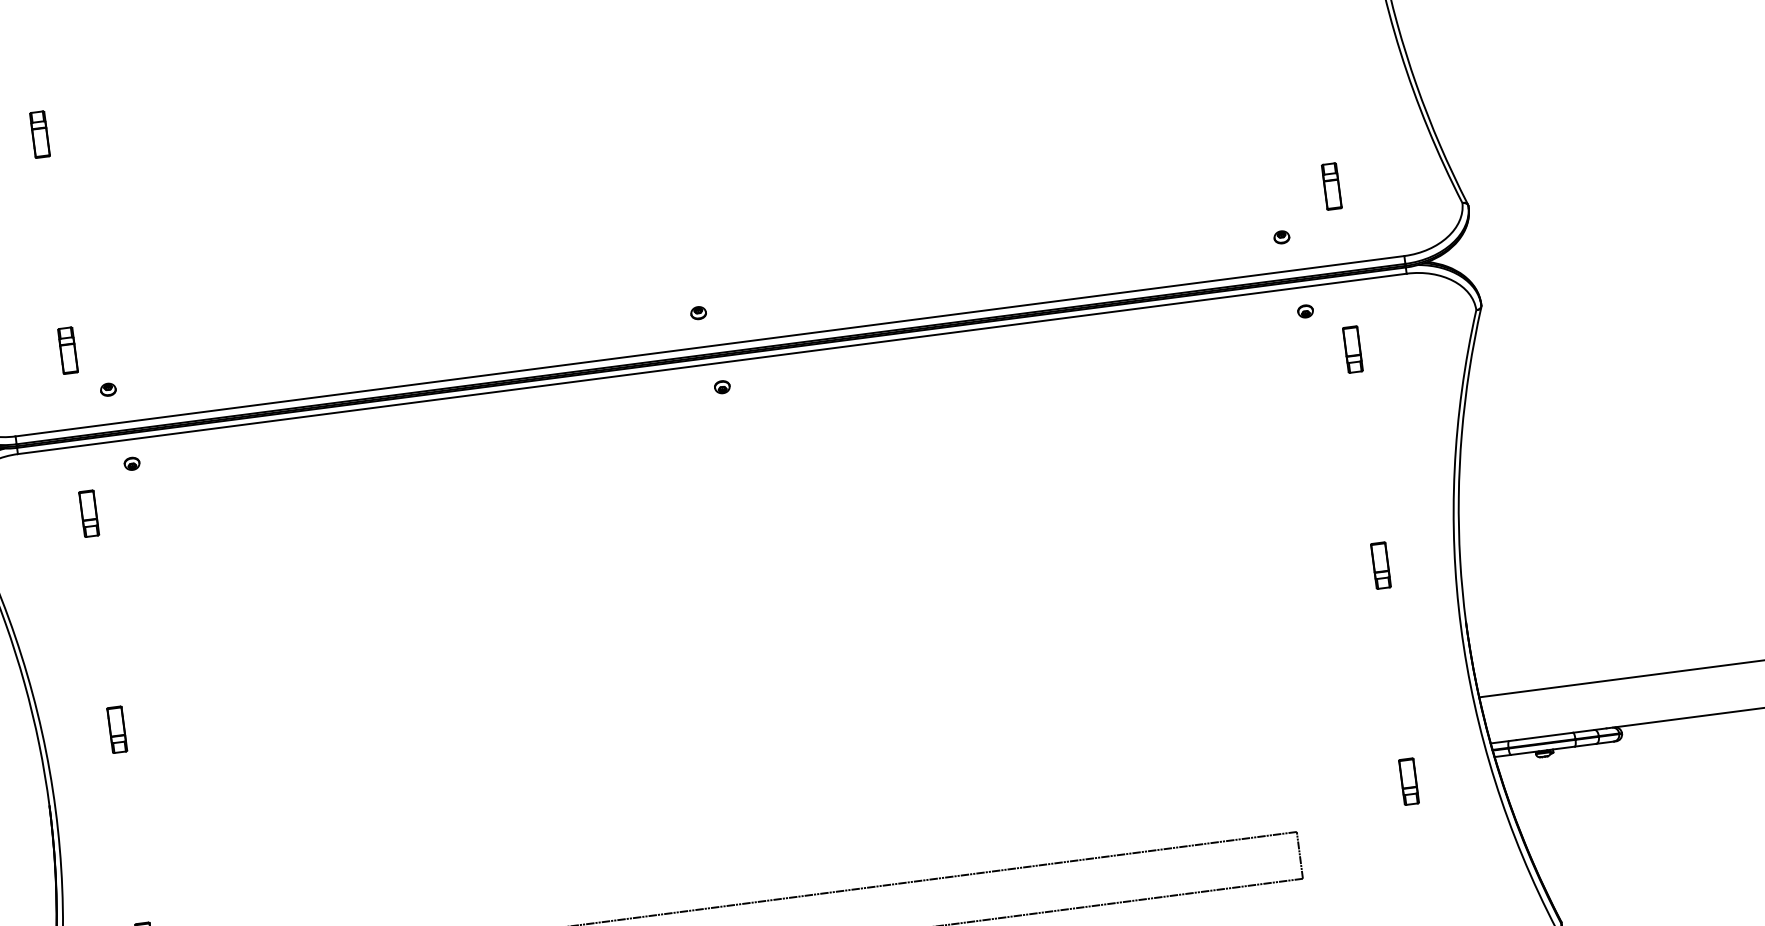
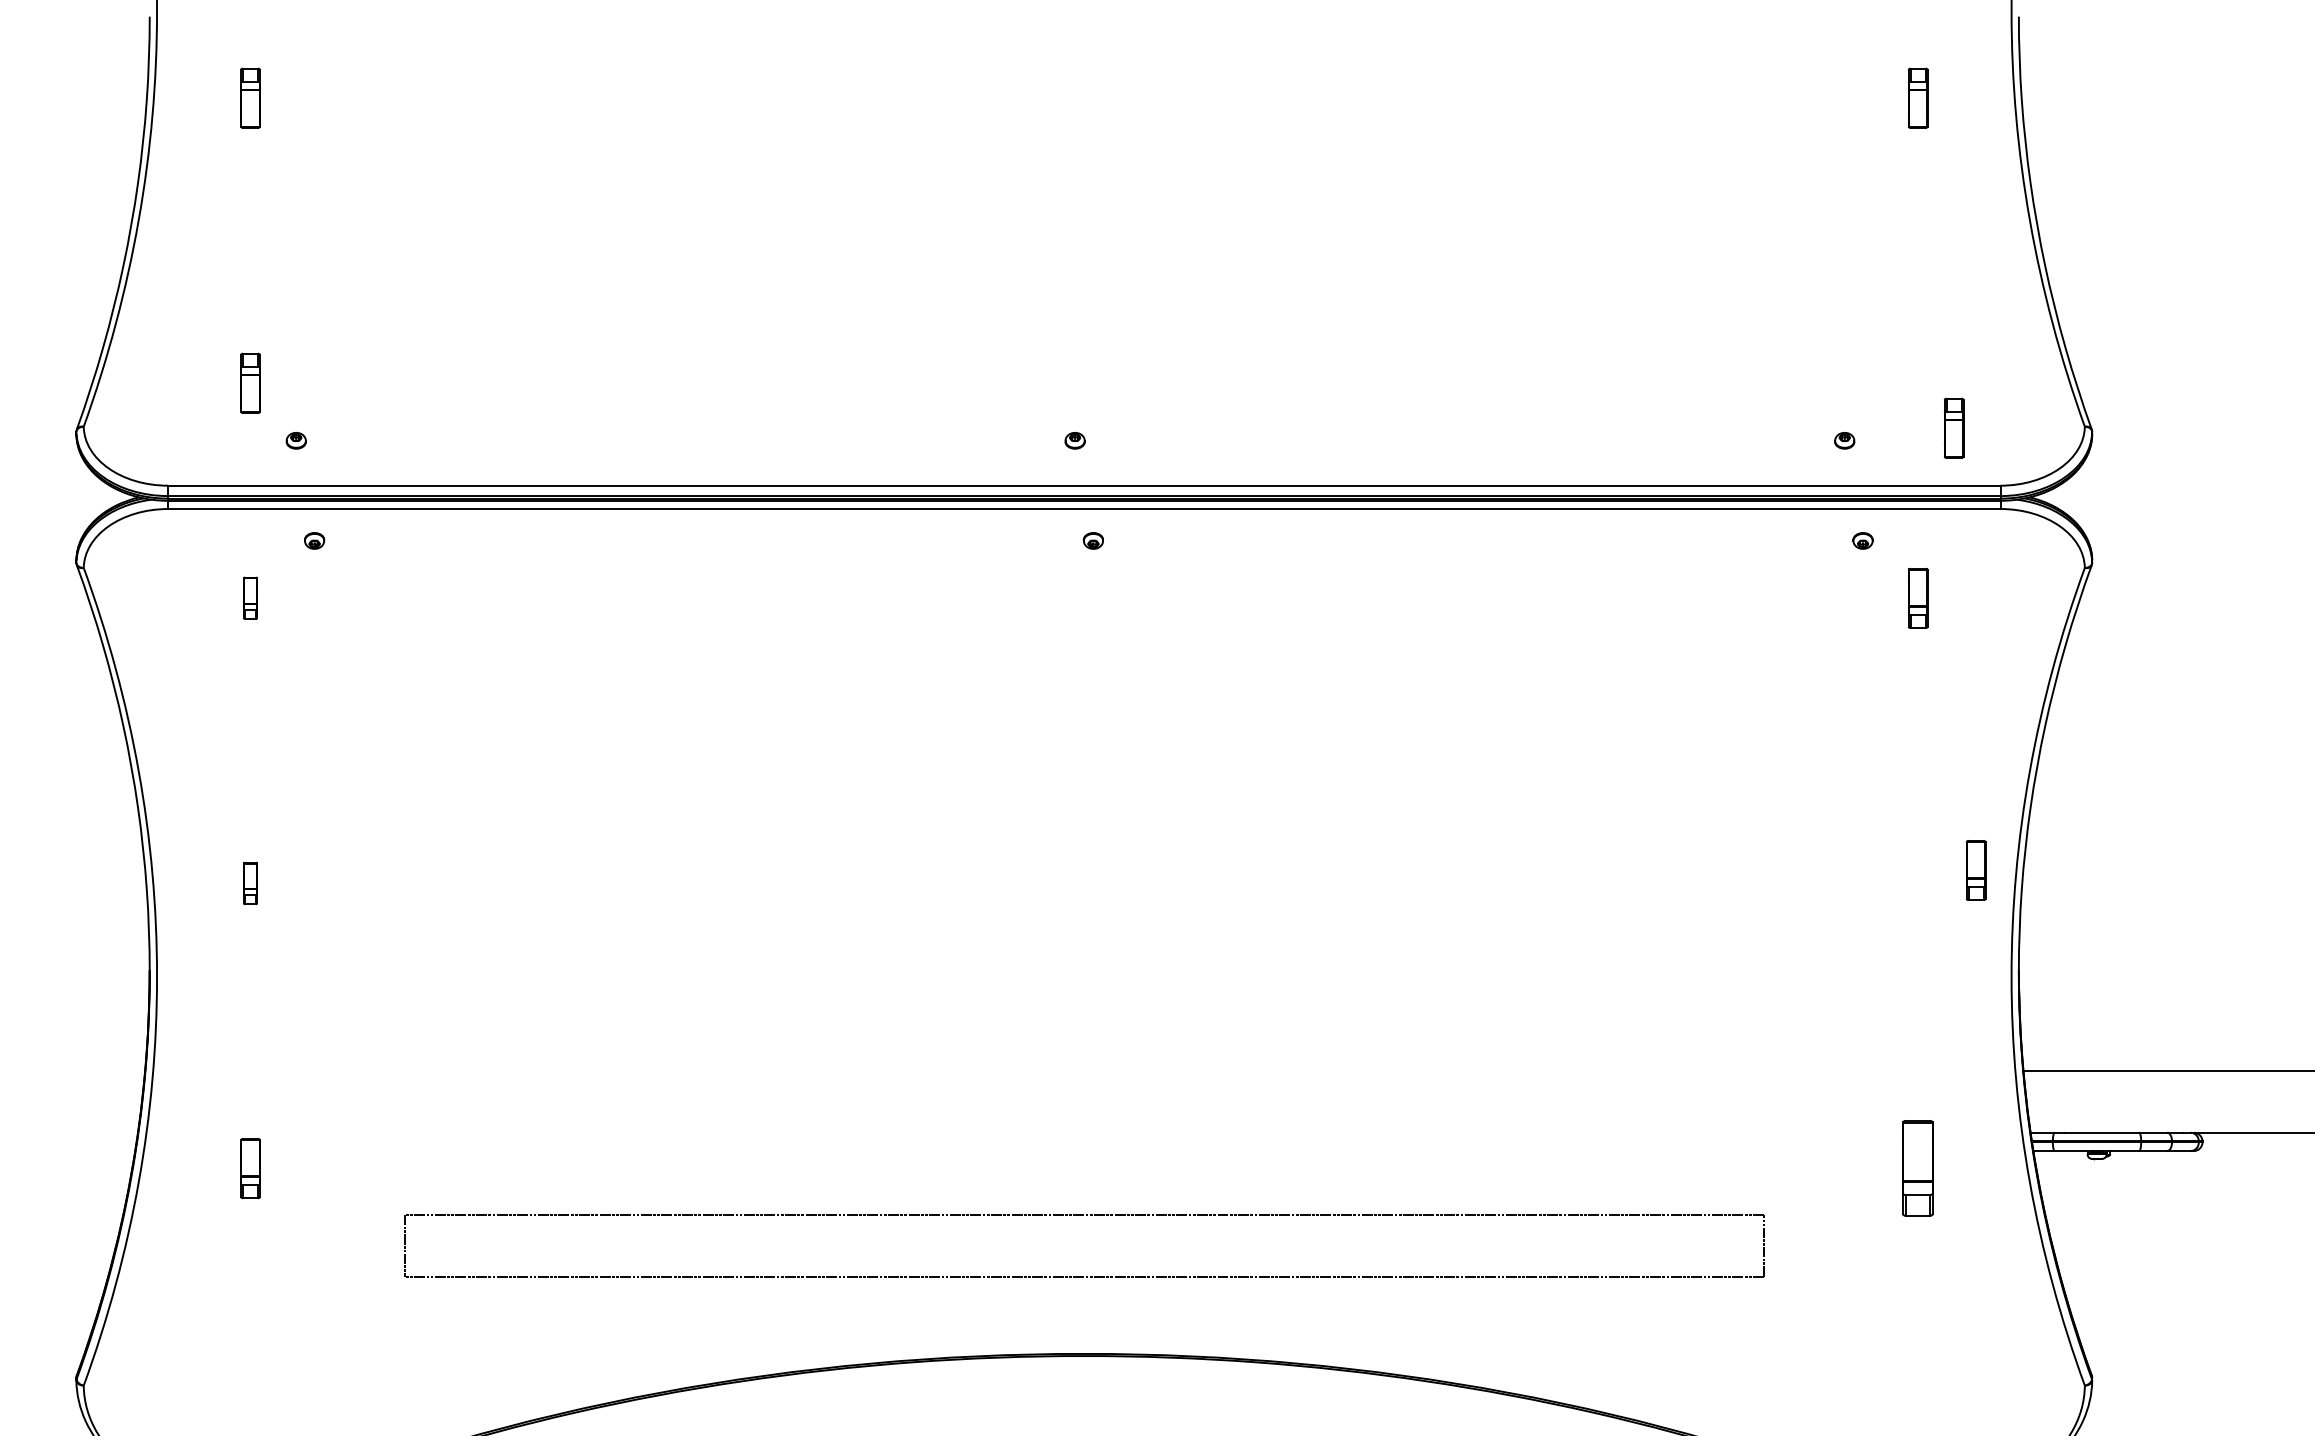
part: (1331, 186) -> (1953, 427), moved
part: (89, 513) -> (250, 597), size x0.7
part: (1381, 565) -> (1976, 870), moved
part: (117, 729) -> (250, 883), size x0.7
part: (1409, 781) -> (1918, 1168), size x1.6

